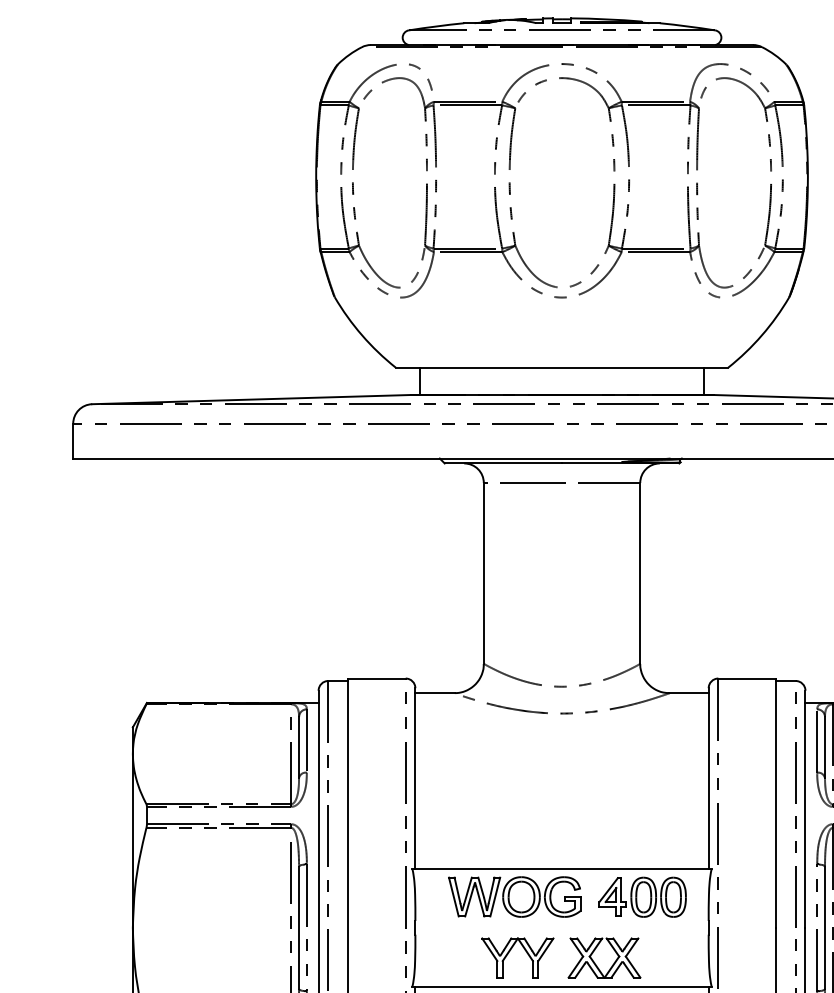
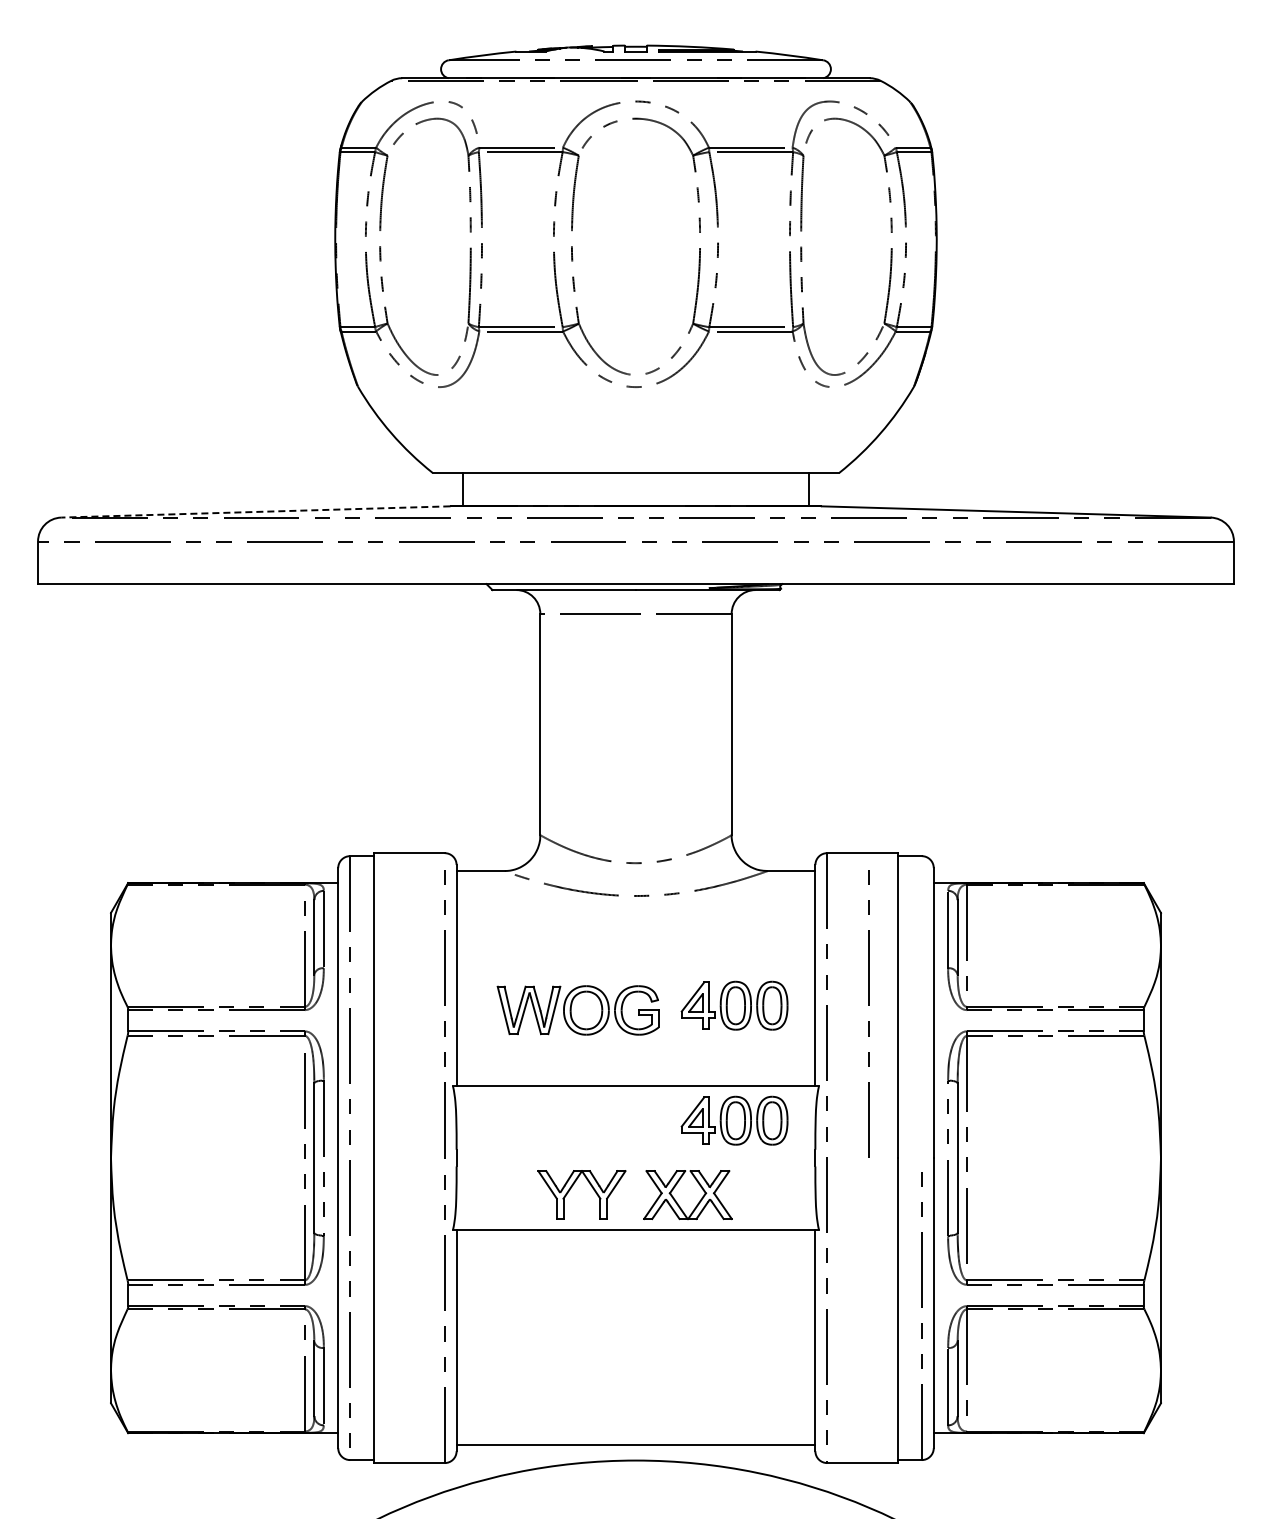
line: (250, 399) -> (255, 511), solid -> dashed
part: (642, 803) -> (734, 1005), added
line: (795, 803) -> (868, 1005), moved
part: (514, 897) -> (577, 1010), moved

